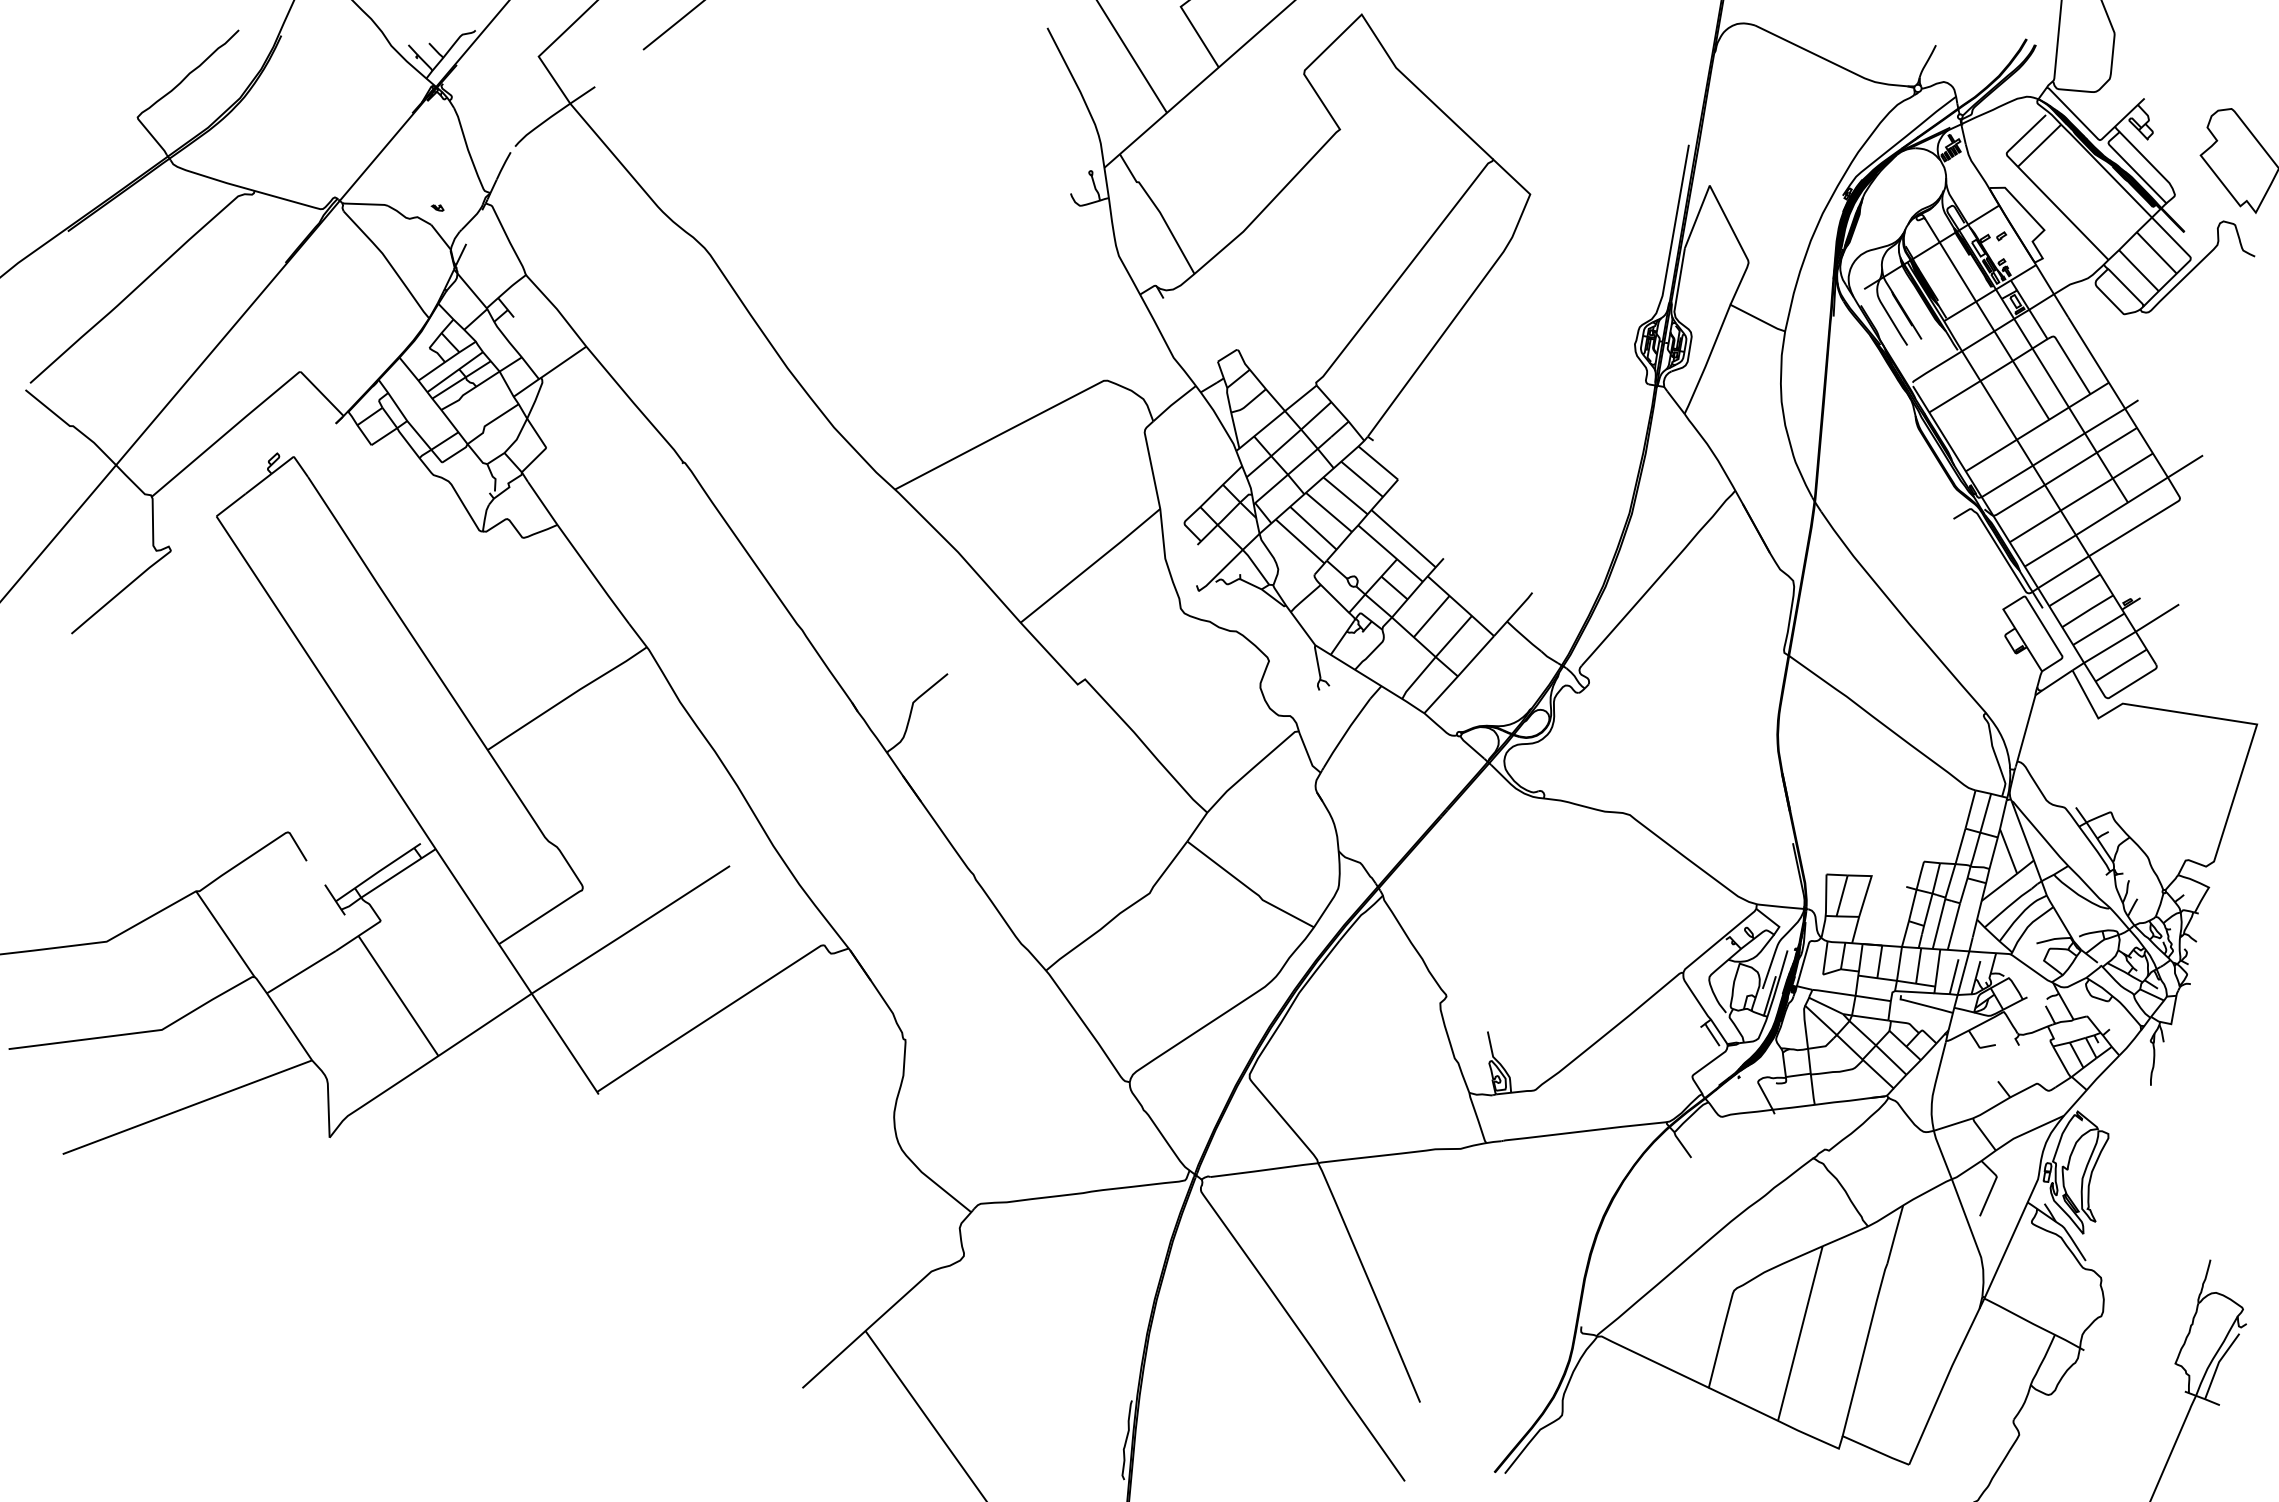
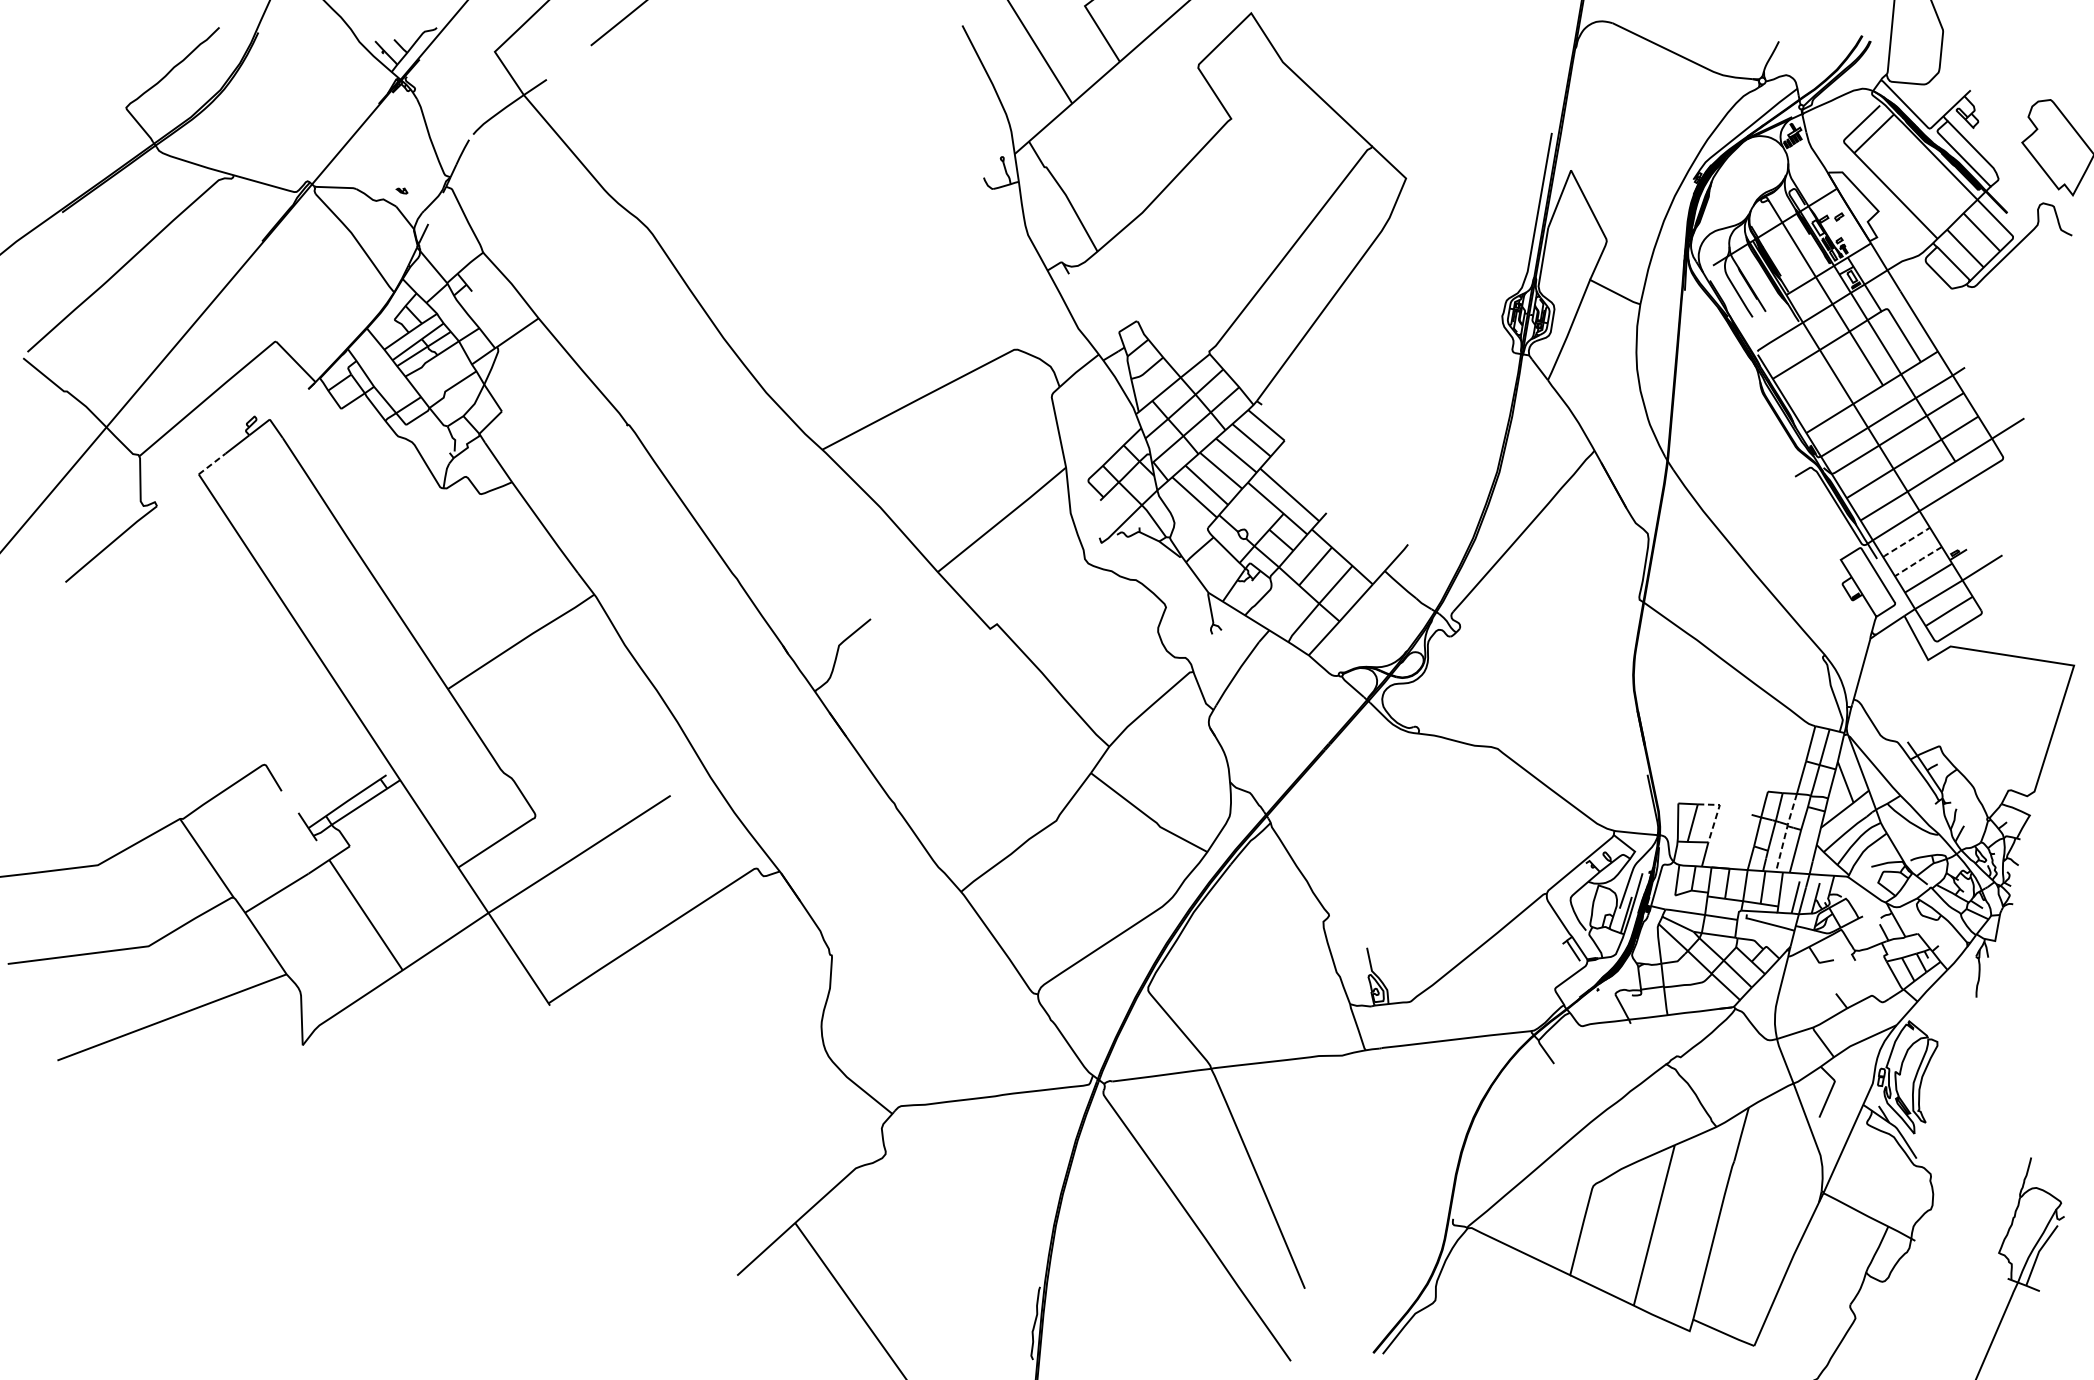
line: (231, 504) -> (212, 463), solid -> dashed
line: (2074, 590) -> (1906, 542), solid -> dashed
line: (2087, 611) -> (1918, 561), solid -> dashed
line: (1869, 884) -> (1717, 812), solid -> dashed
line: (1943, 905) -> (1785, 831), solid -> dashed

